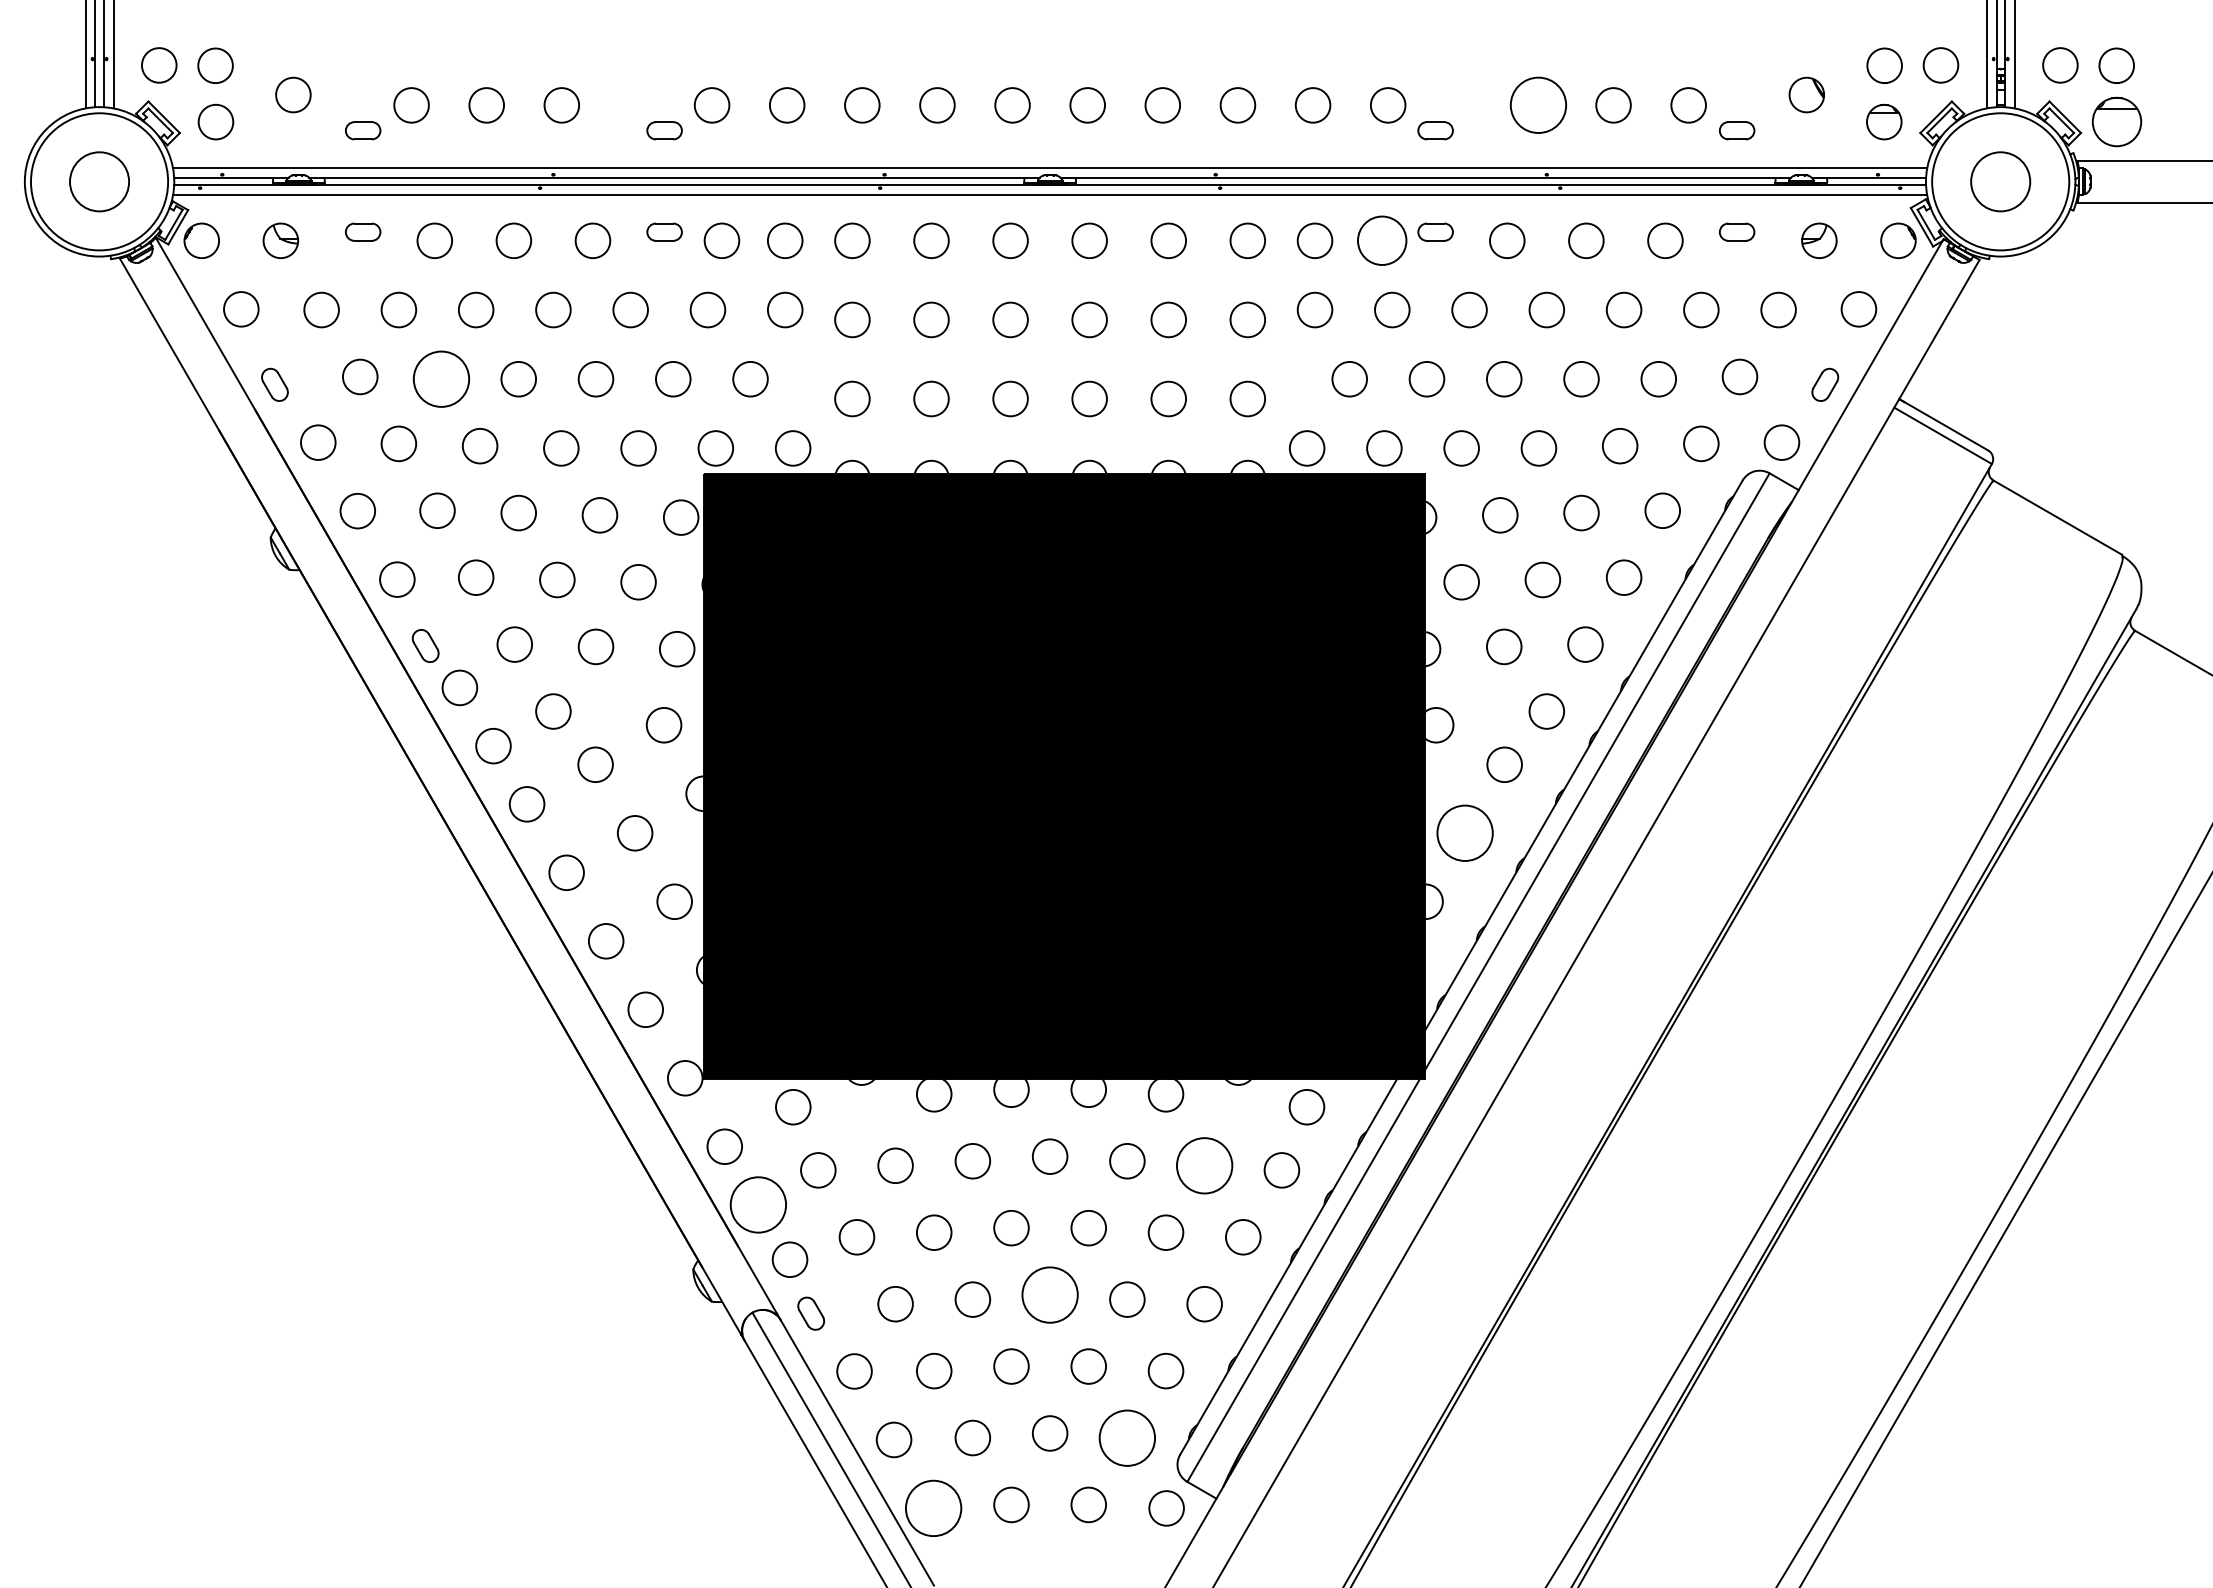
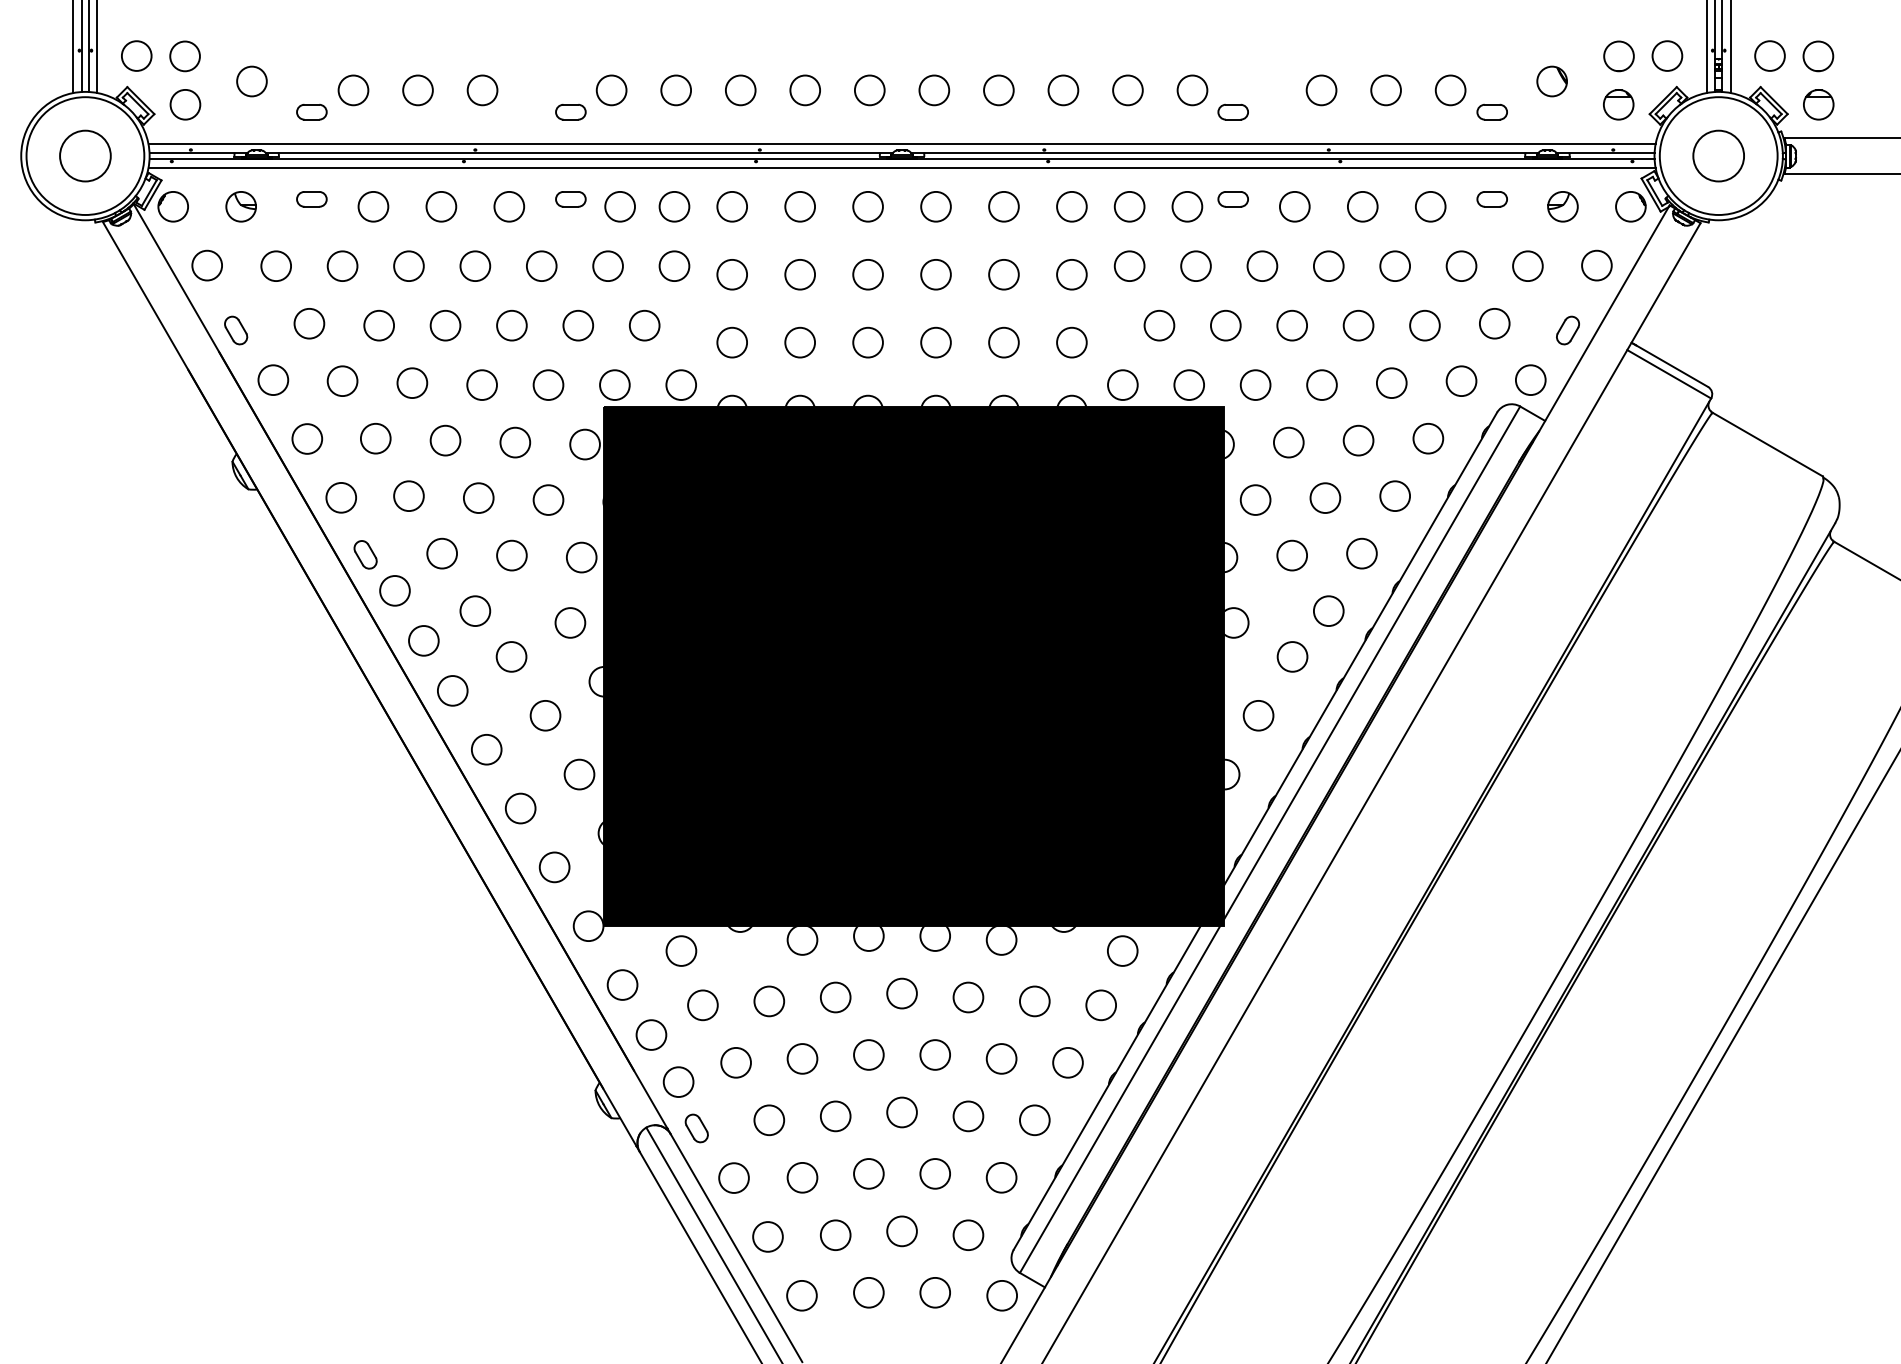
circle: (1538, 105) -> (1321, 90), size x0.62
part: (2116, 121) -> (1818, 104), size x0.71
circle: (1382, 240) -> (1187, 206), size x0.71
circle: (441, 379) -> (379, 325), size x0.62
circle: (1465, 832) -> (1258, 715), size x0.62
circle: (1204, 1165) -> (1034, 1001), size x0.62
circle: (758, 1204) -> (651, 1034), size x0.62
circle: (1049, 1295) -> (901, 1112), size x0.62
circle: (1127, 1437) -> (968, 1234), size x0.62
circle: (933, 1508) -> (801, 1295), size x0.62

